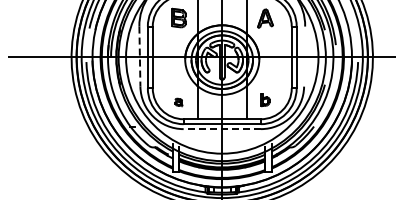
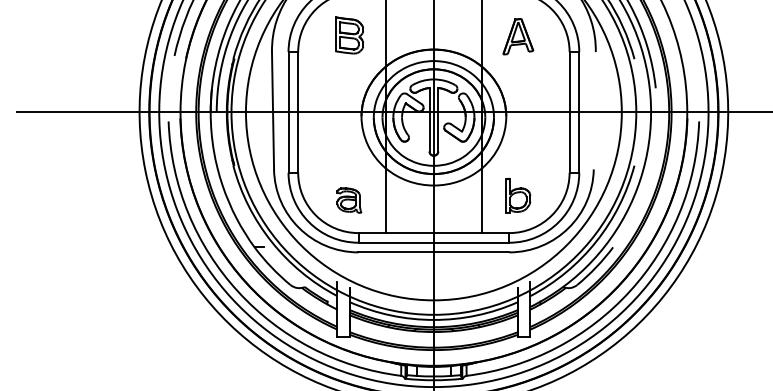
line: (139, 57) -> (272, 112), dashed -> solid
part: (265, 99) -> (518, 194), size x1.43
part: (178, 102) -> (348, 200), size x1.67
line: (222, 129) -> (434, 253), dashed -> solid

